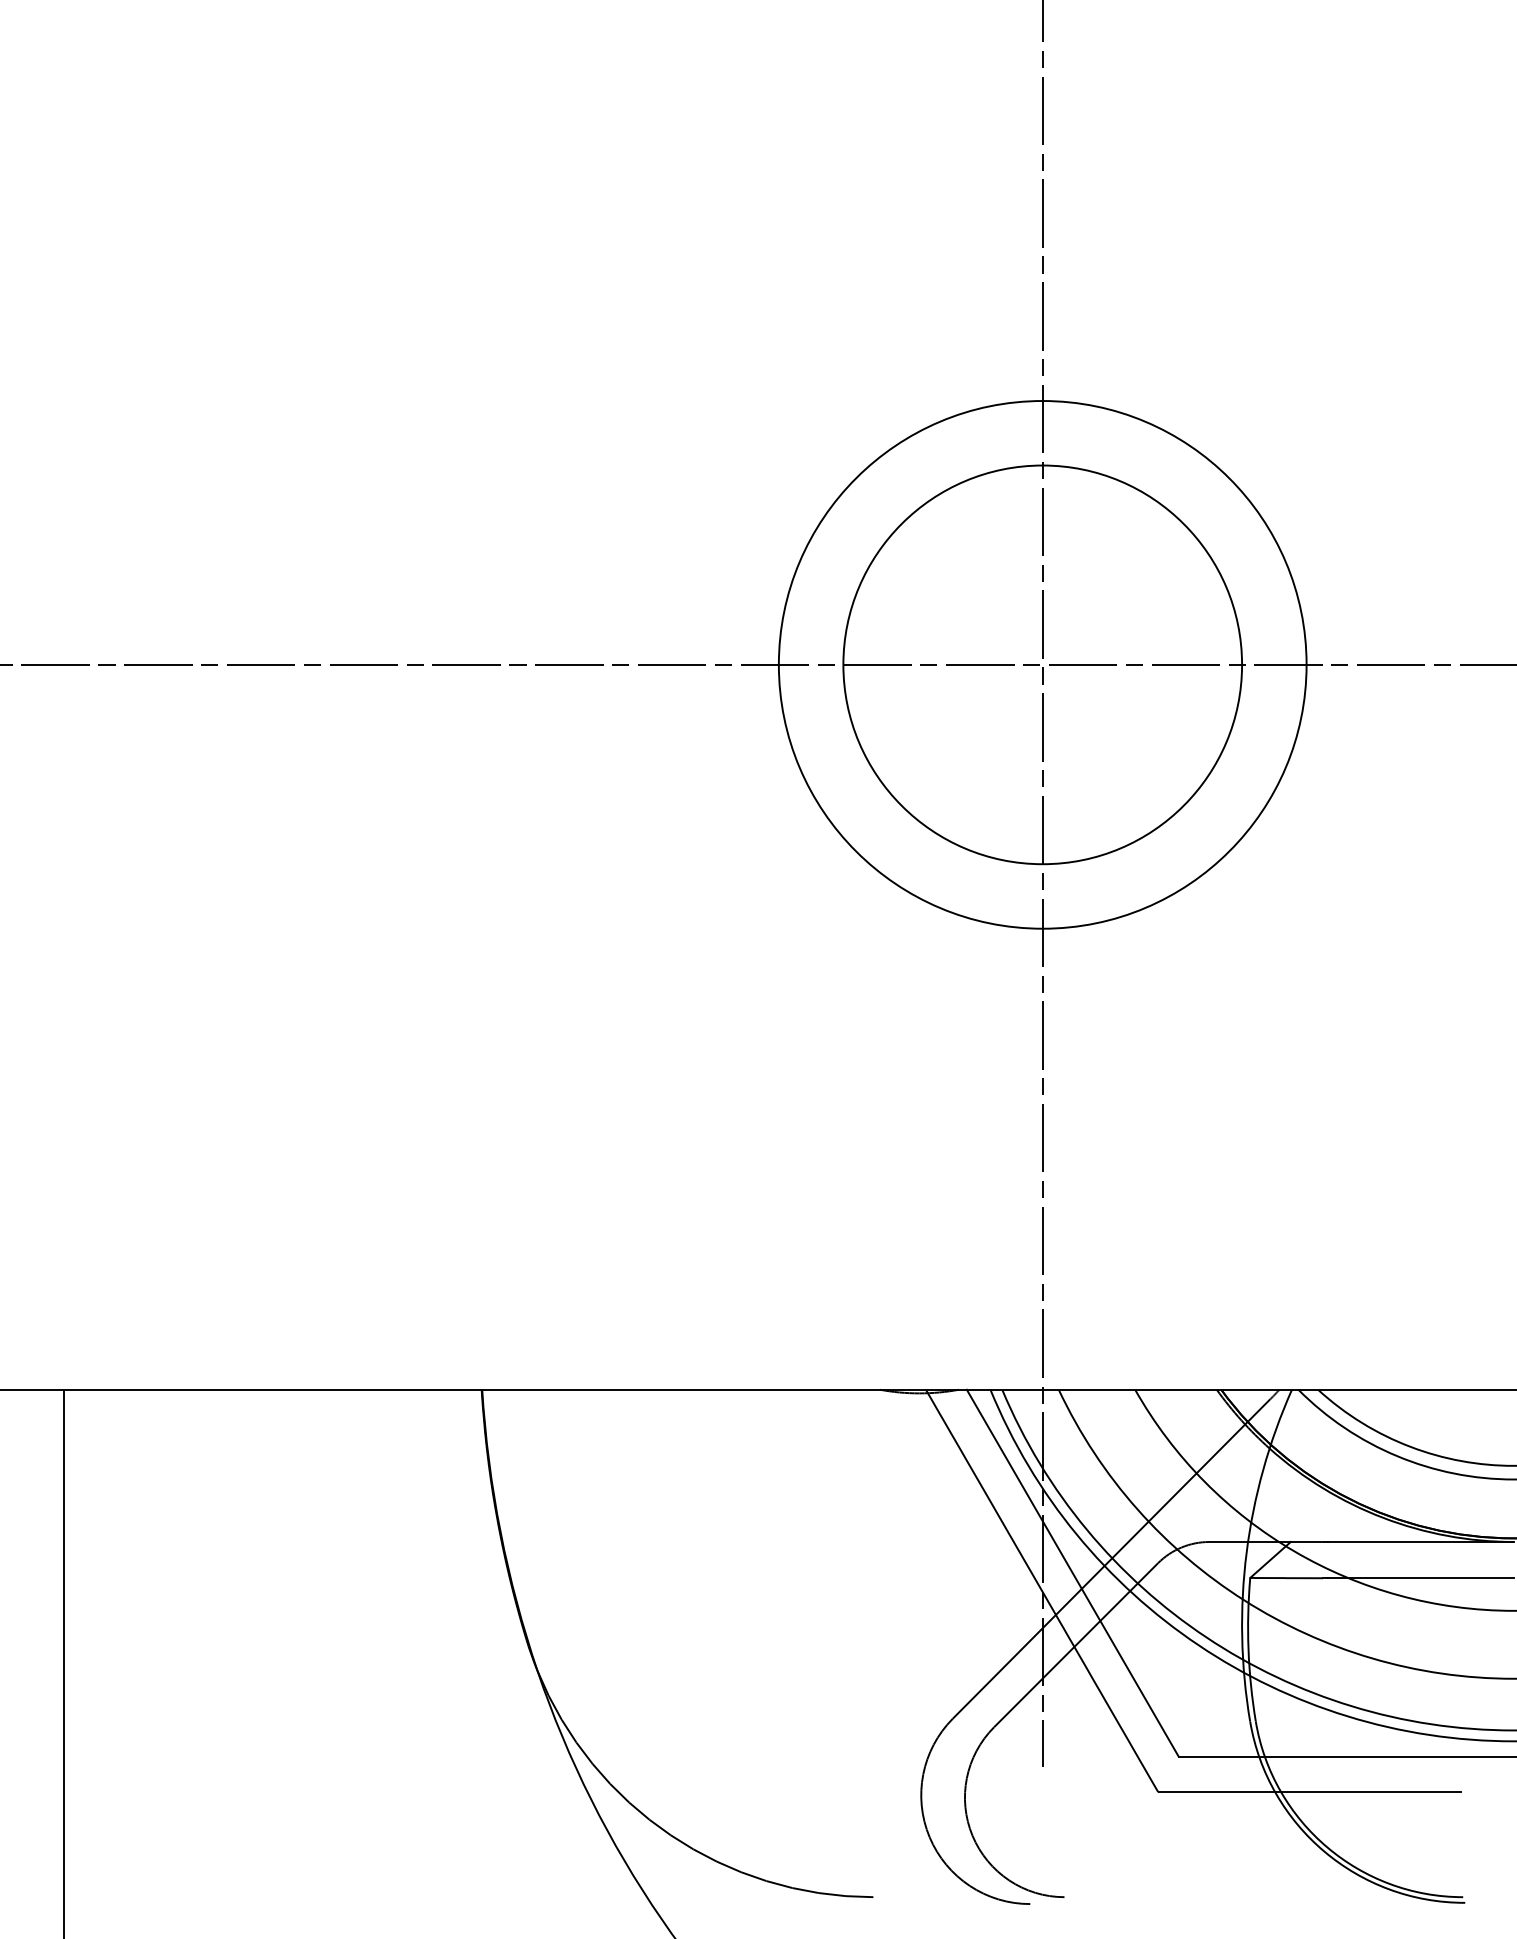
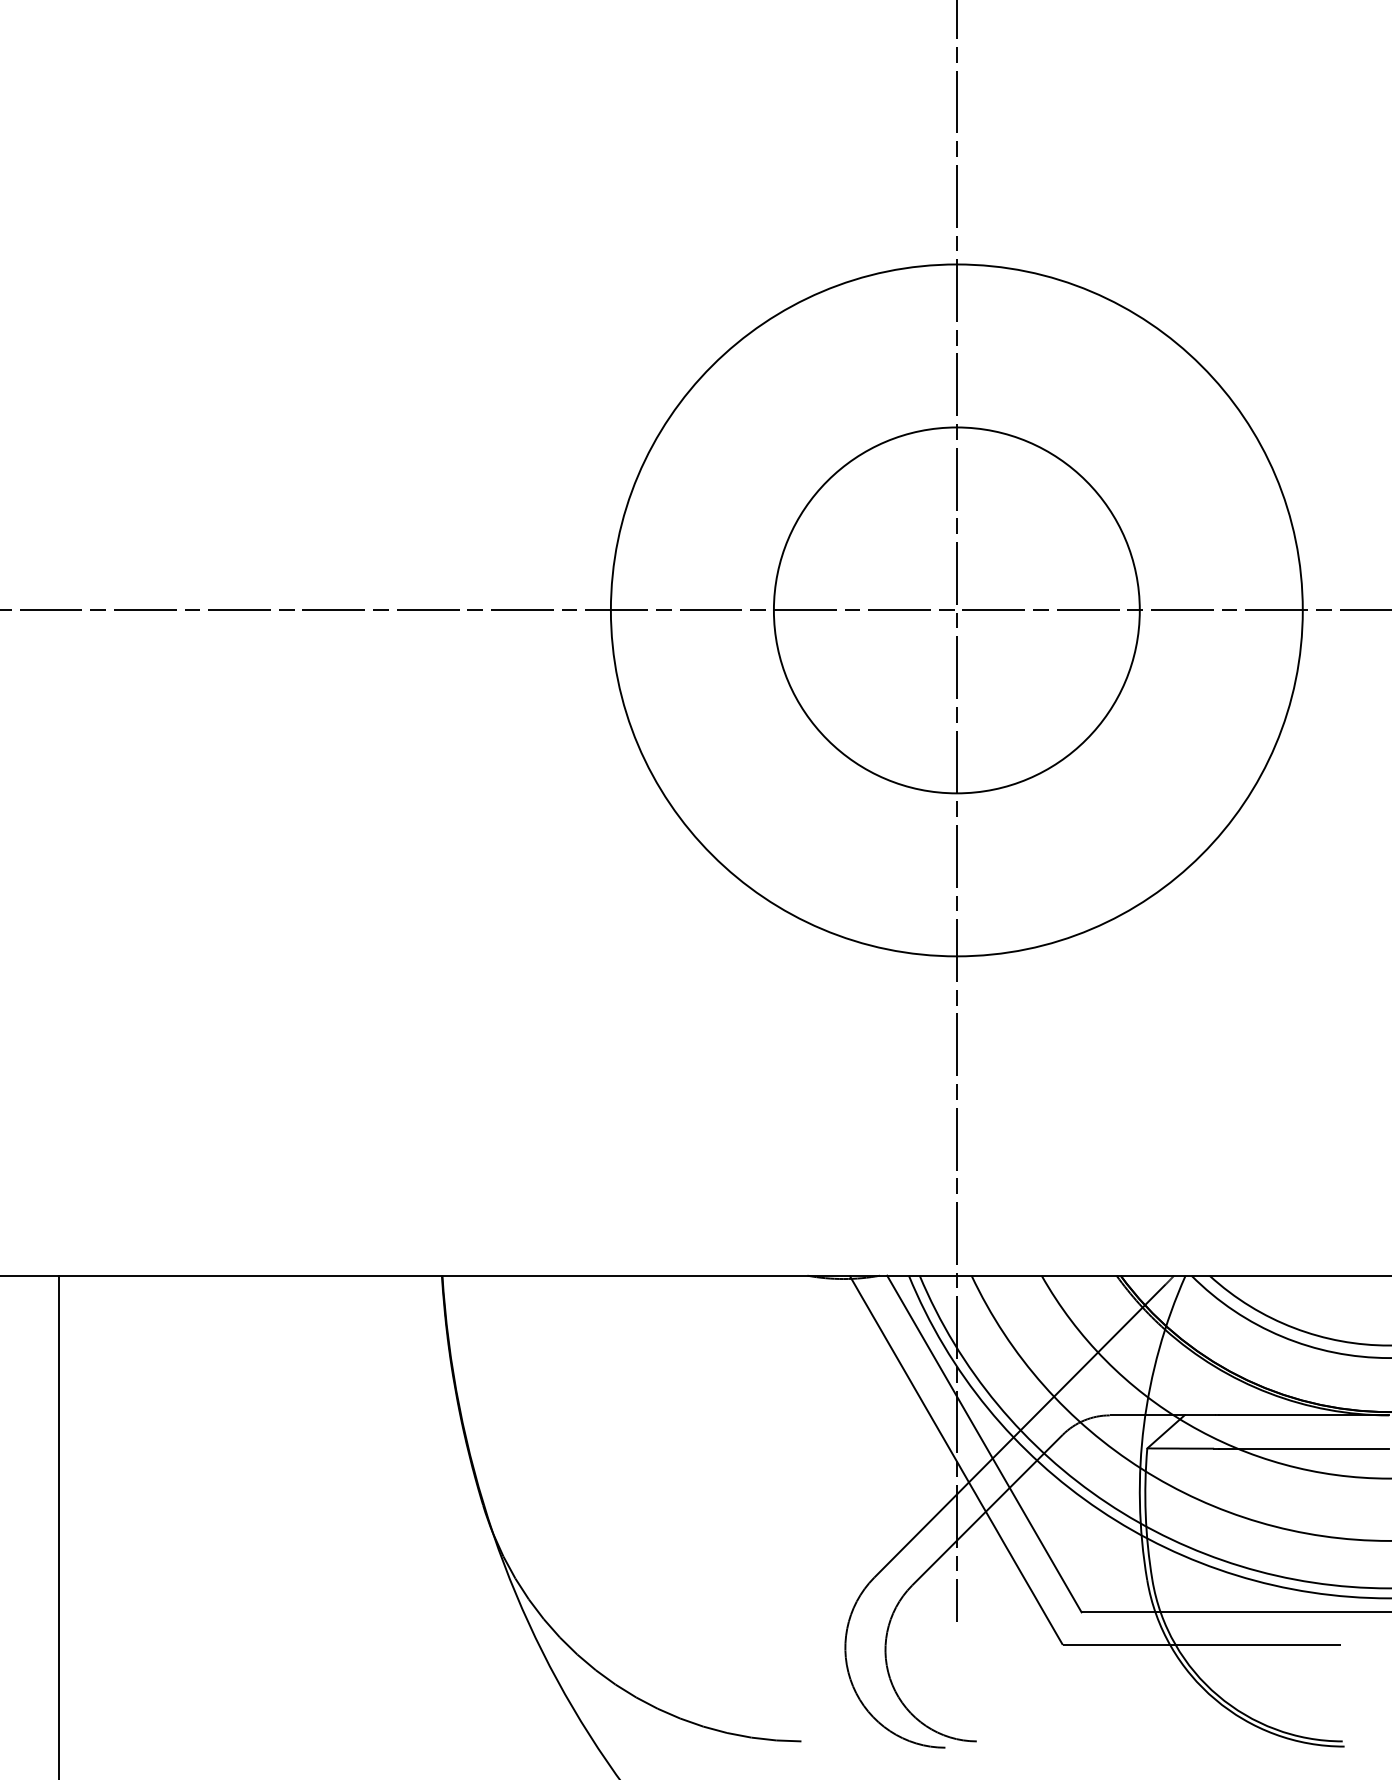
circle: (1042, 664) -> (956, 610), size x1.43

